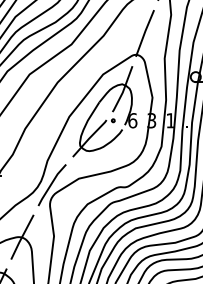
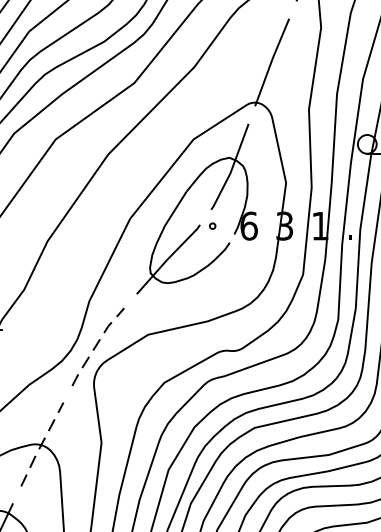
line: (51, 184) -> (96, 345), solid -> dashed
line: (22, 237) -> (42, 445), solid -> dashed

